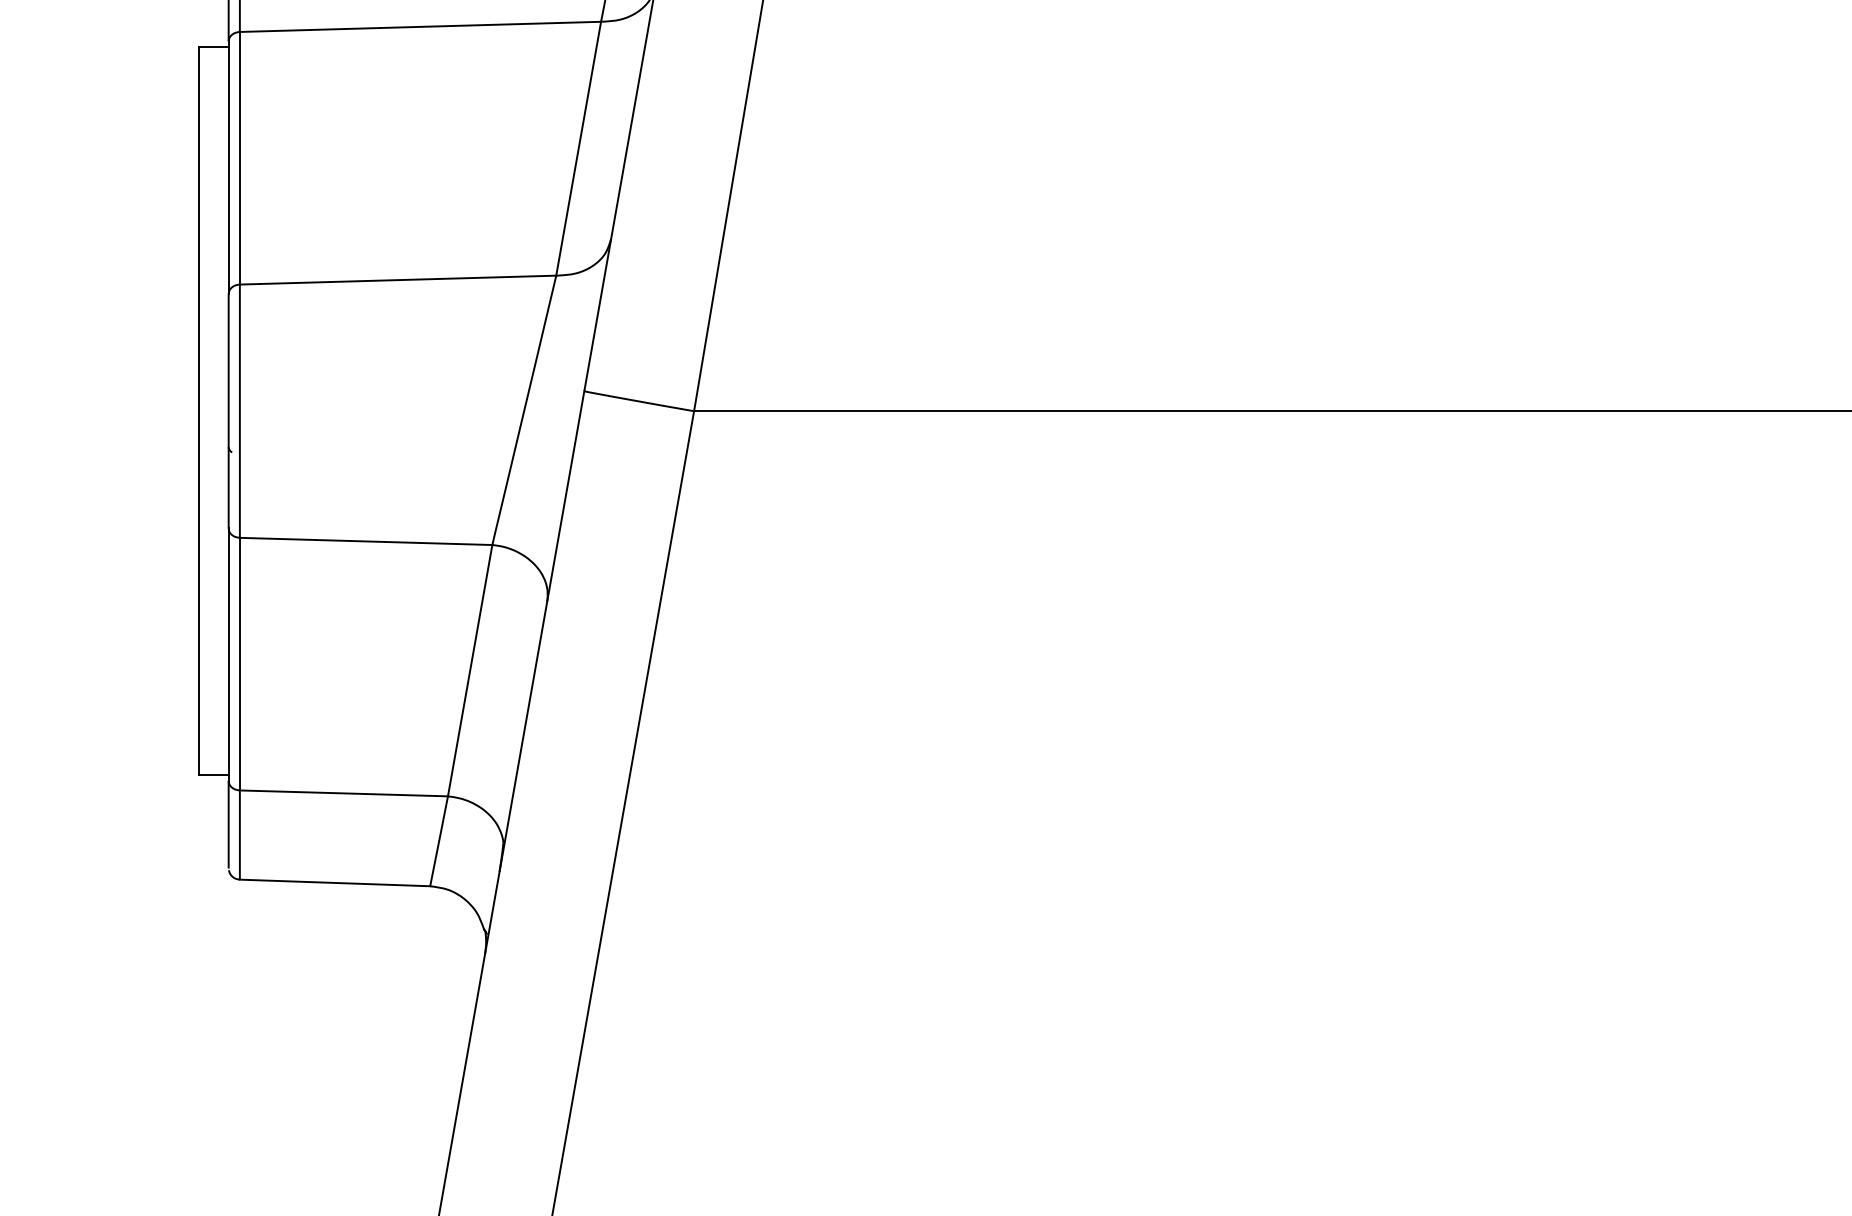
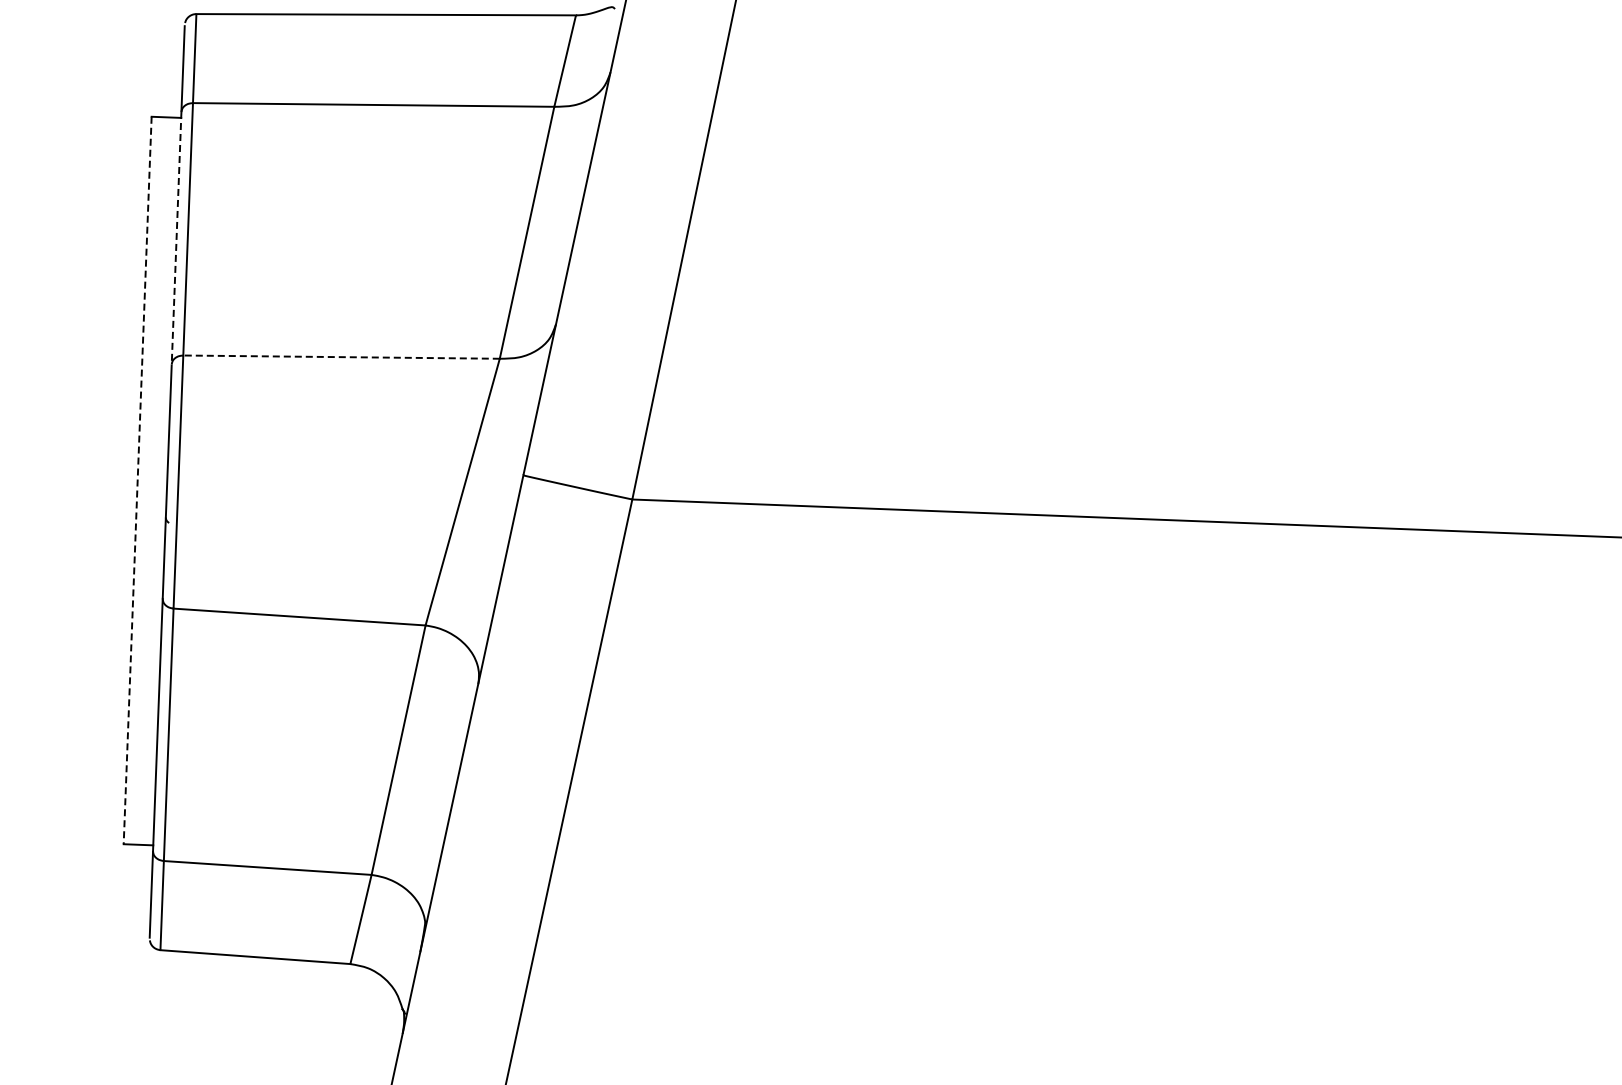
line: (228, 168) -> (176, 239), solid -> dashed
line: (397, 280) -> (340, 357), solid -> dashed
line: (199, 411) -> (138, 480), solid -> dashed

